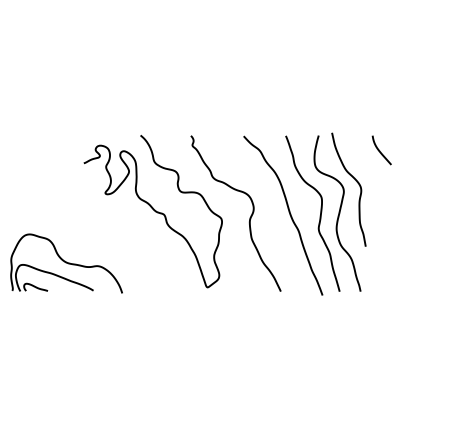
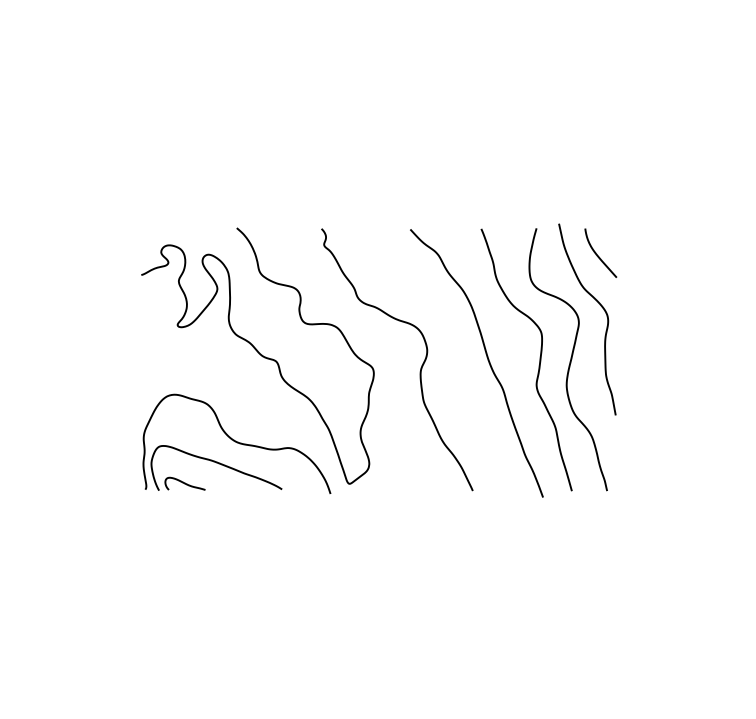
curve: (380, 150) -> (598, 253), moved
part: (66, 263) -> (236, 443), moved

